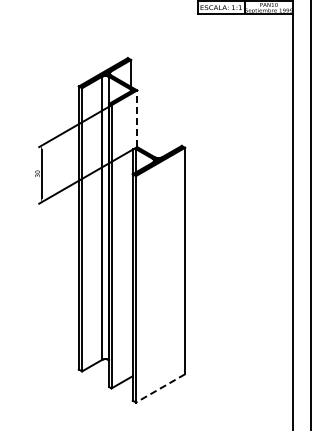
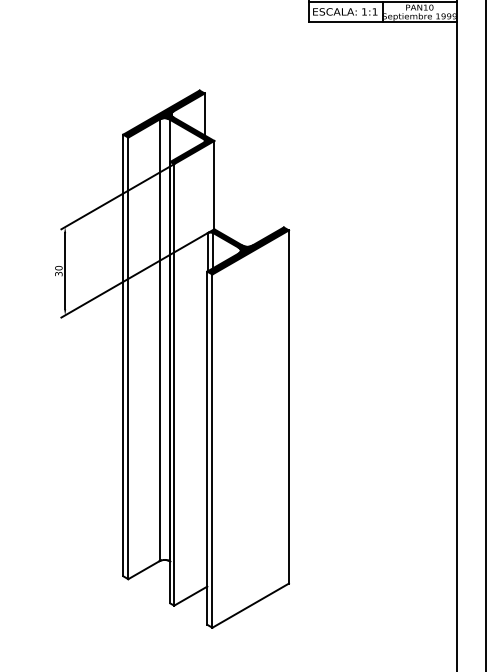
line: (137, 118) -> (214, 184), dashed -> solid
line: (160, 388) -> (250, 605), dashed -> solid

